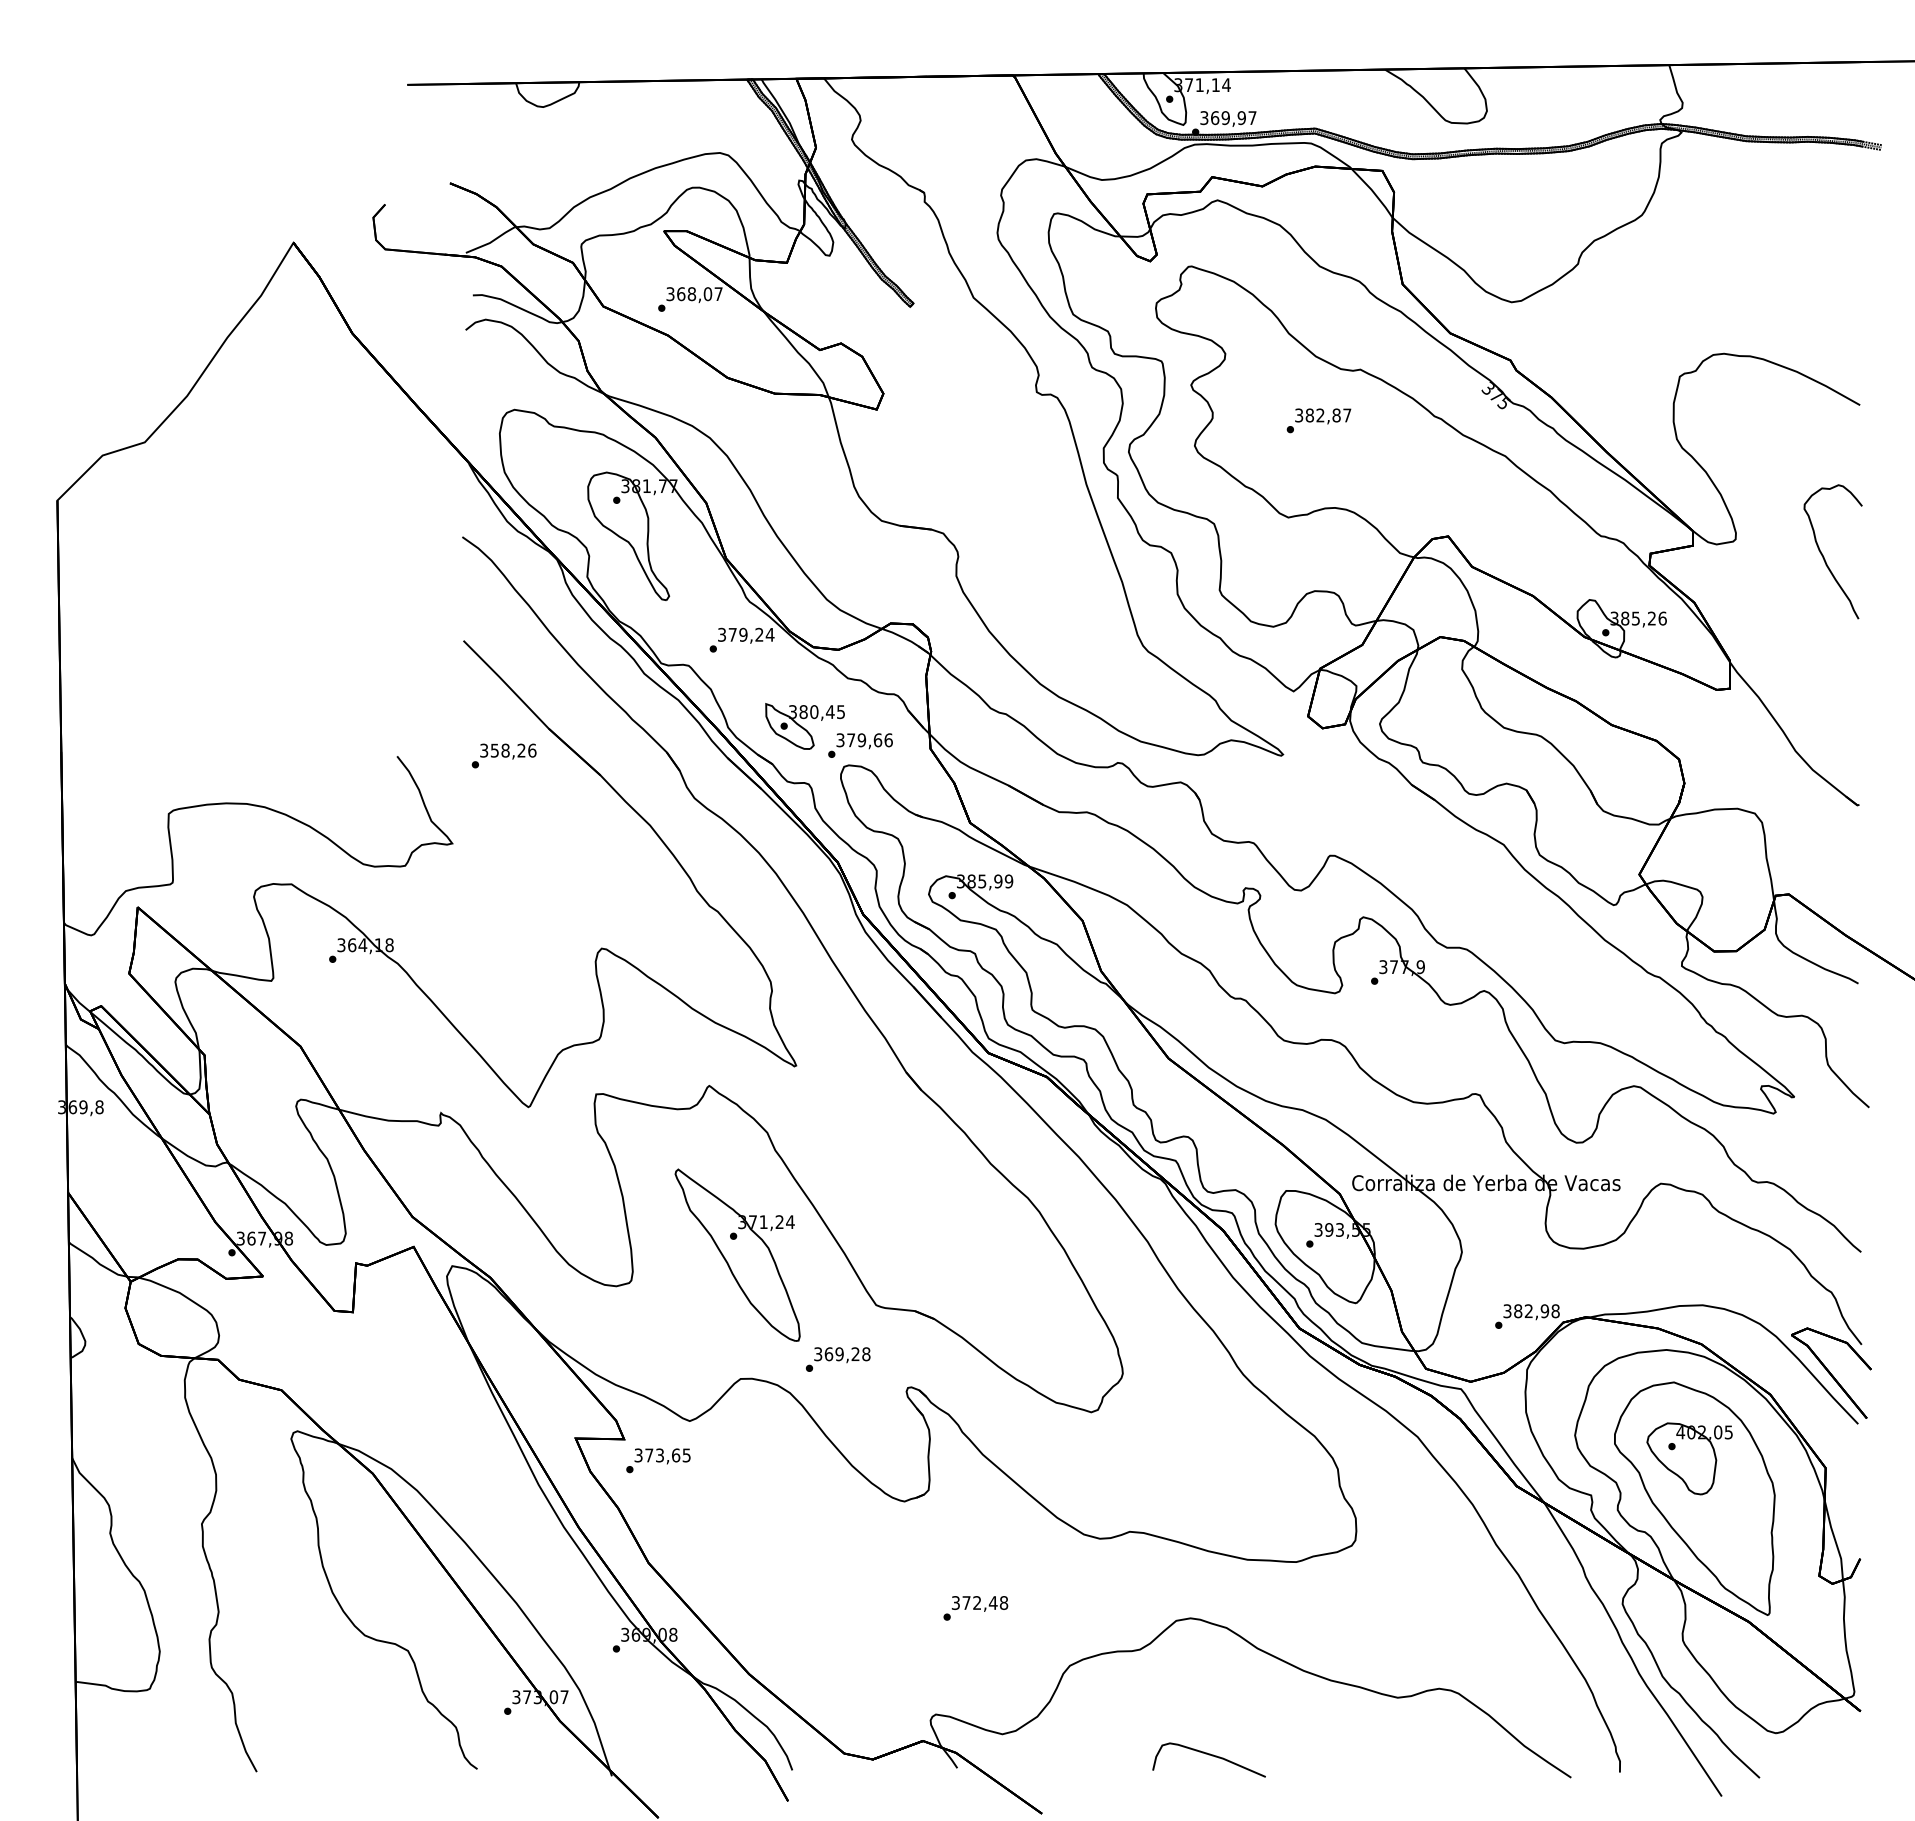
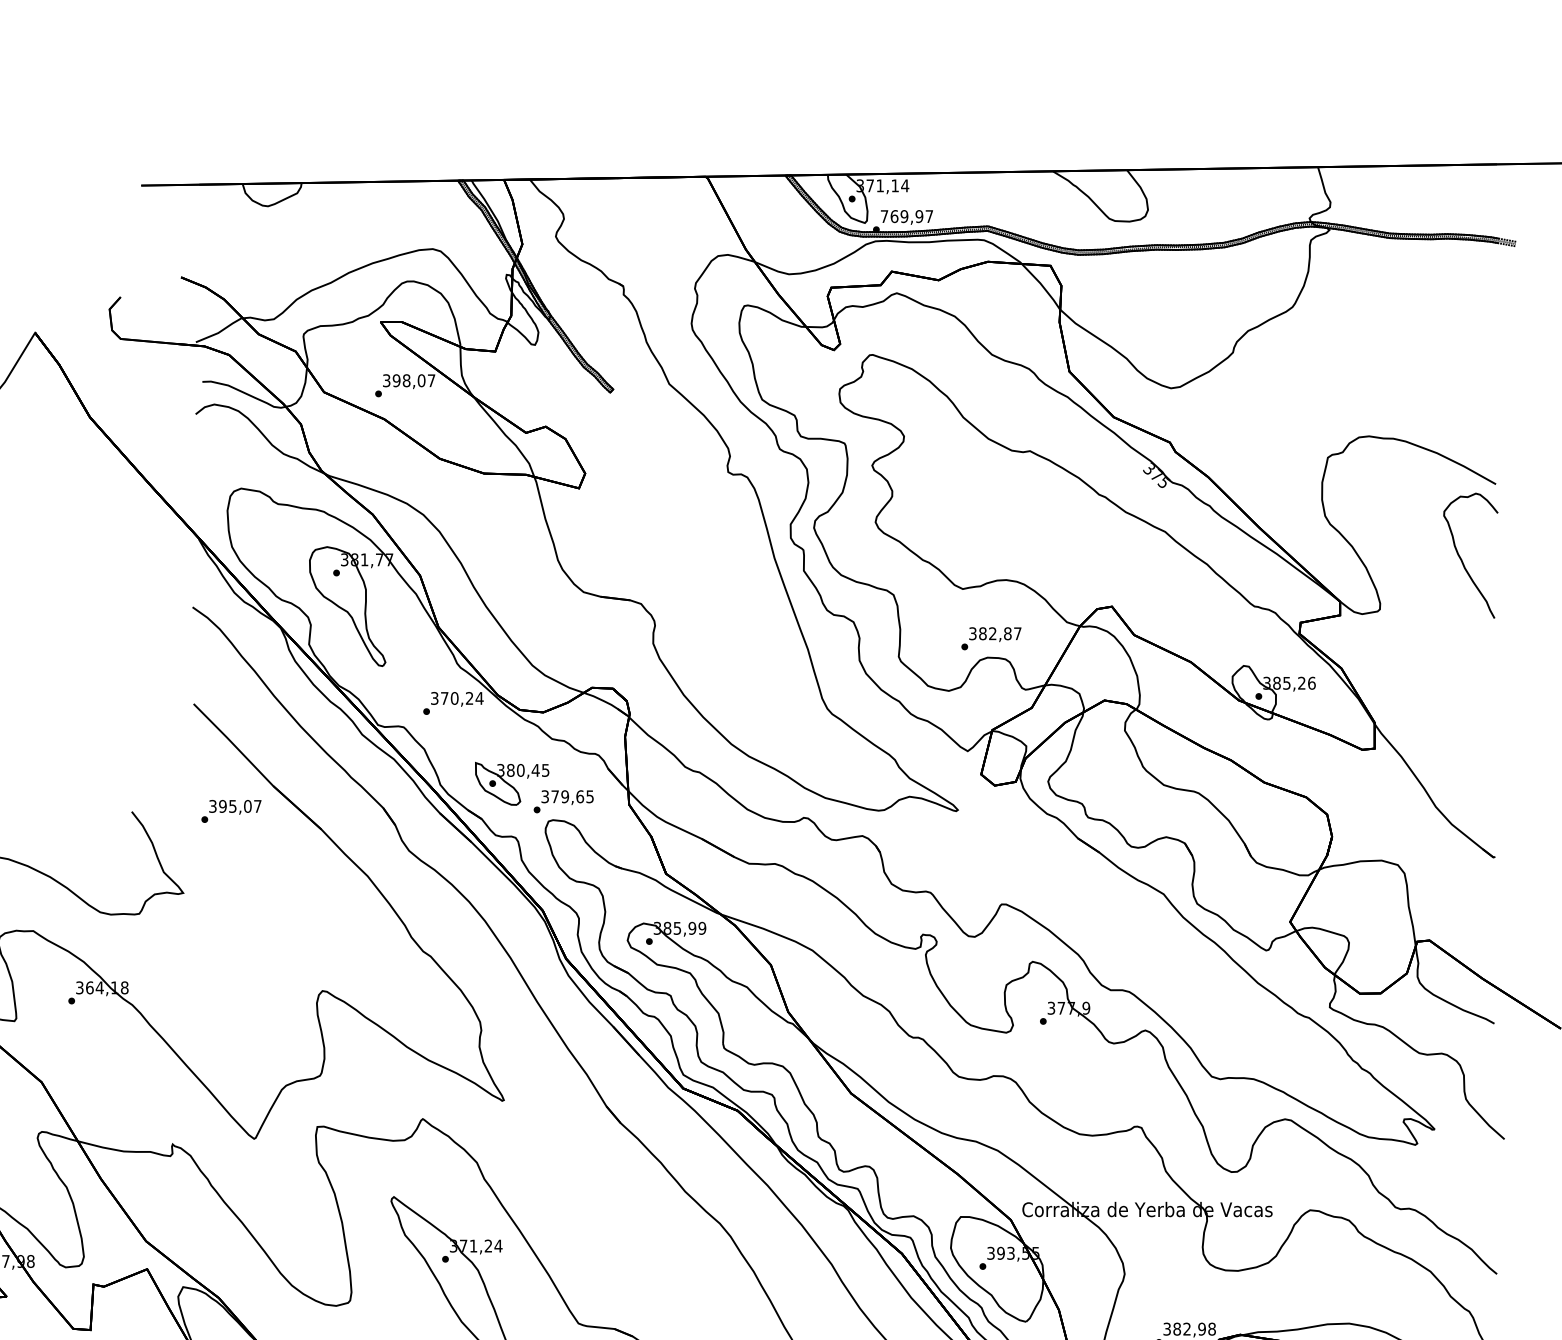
text: (1204, 118) -> (884, 216), 369,97 -> 769,97
text: (681, 294) -> (396, 381), 368,07 -> 398,07
text: (1318, 420) -> (990, 638), moved
part: (1824, 556) -> (1462, 560), moved
text: (743, 634) -> (454, 698), 379,24 -> 370,24
text: (888, 740) -> (589, 796), 379,66 -> 379,65
text: (513, 750) -> (240, 806), 358,26 -> 395,07

